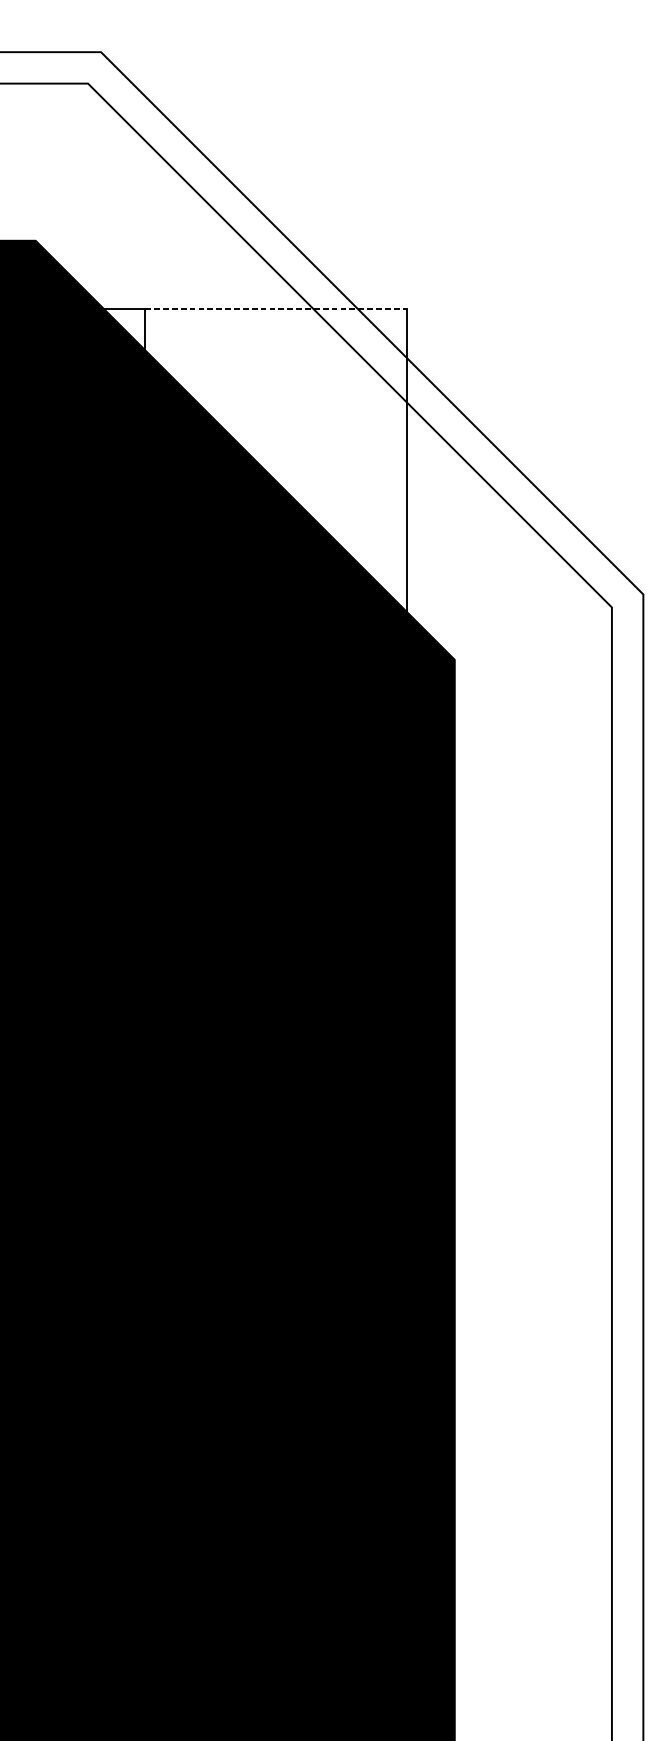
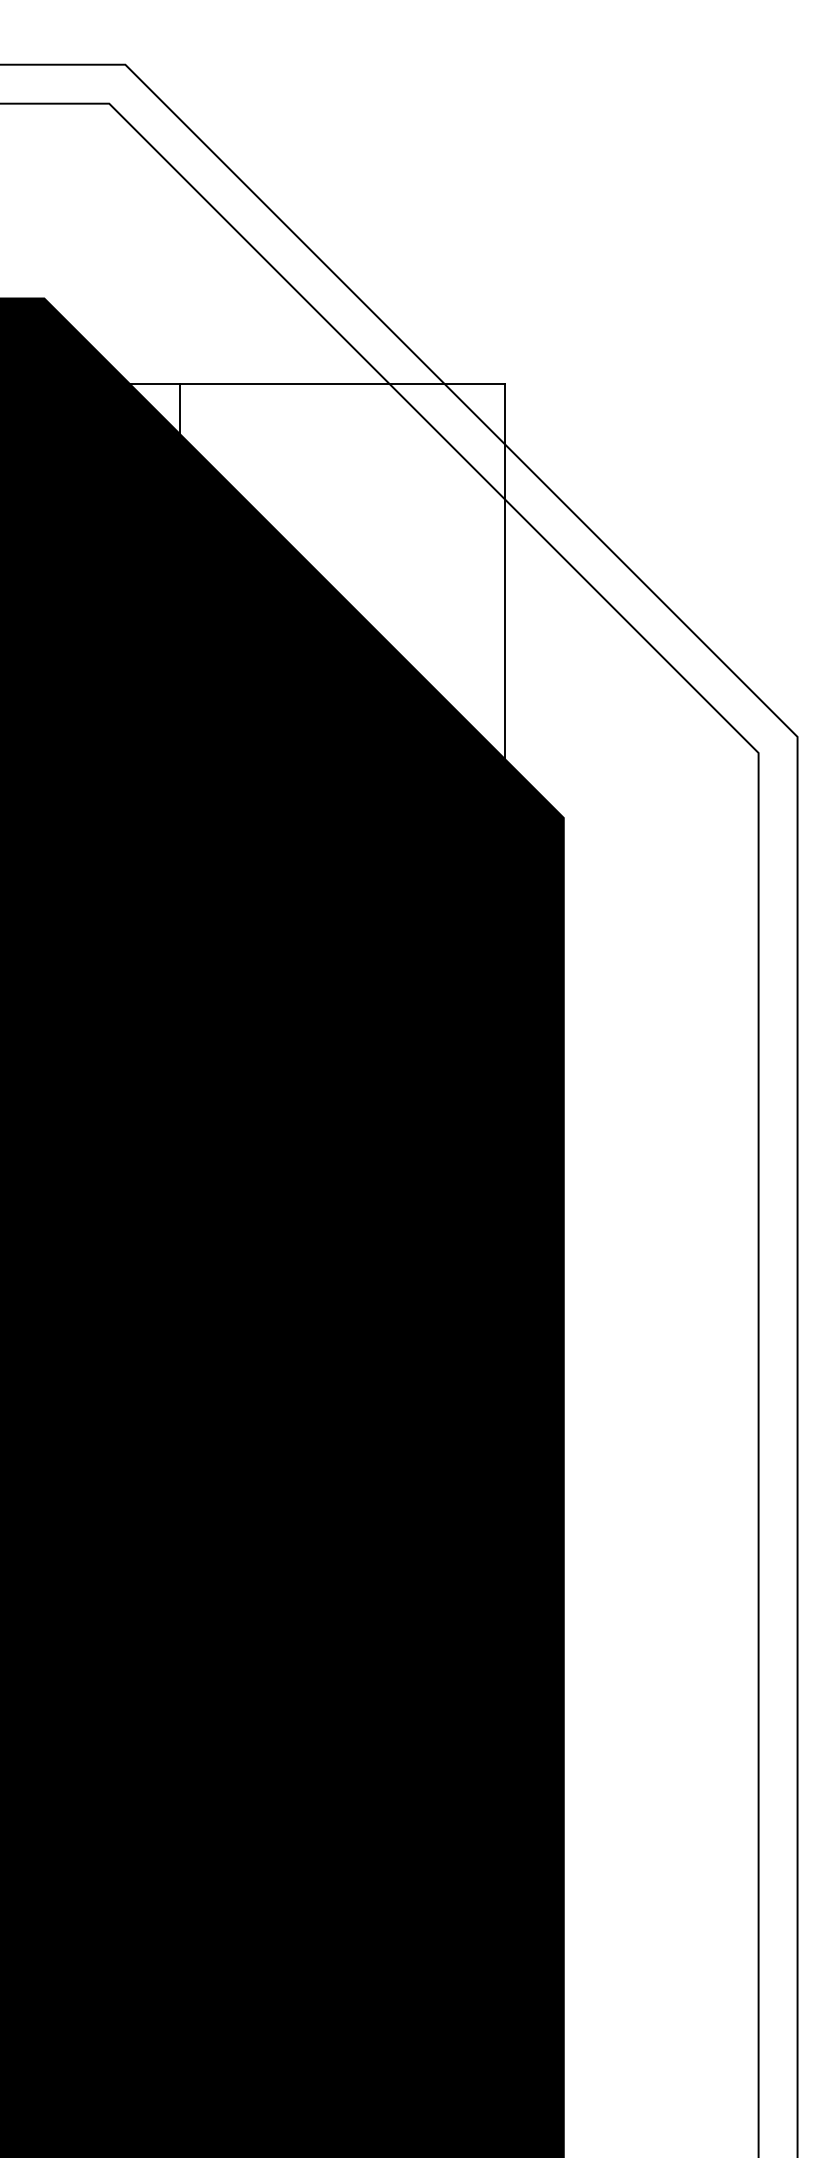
line: (277, 309) -> (343, 383), dashed -> solid

